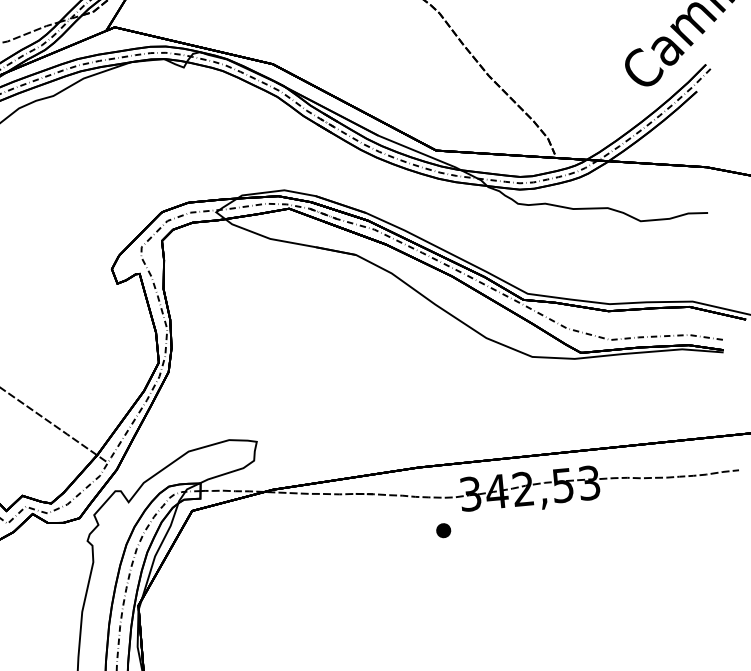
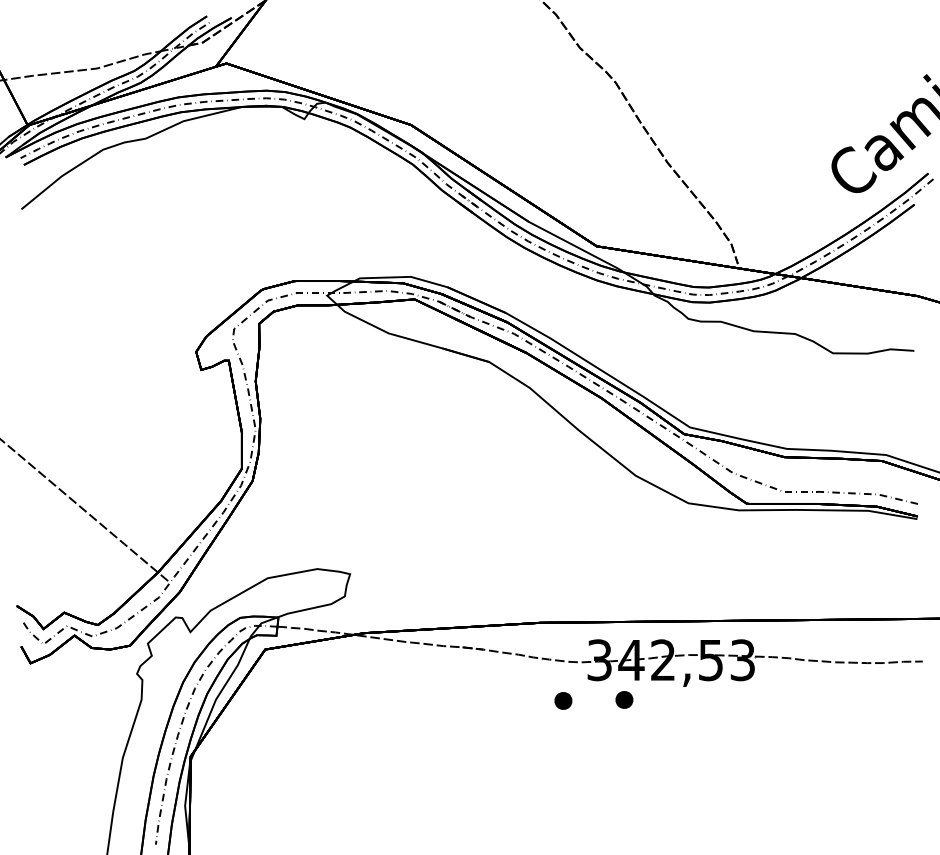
part: (494, 524) -> (624, 699), added

